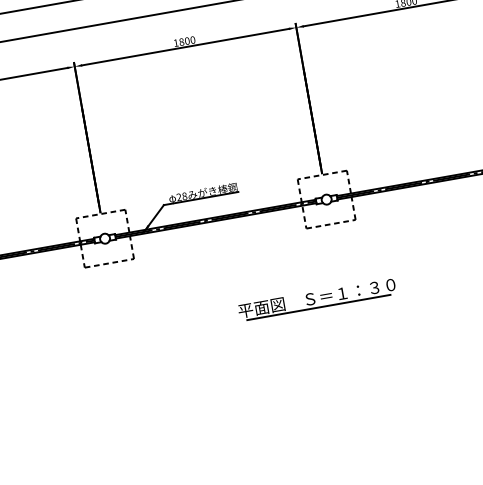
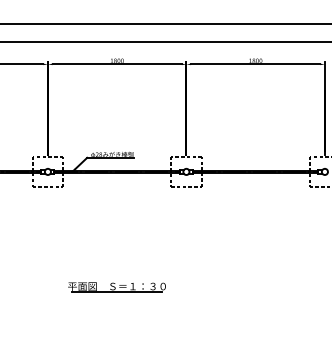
part: (316, 299) -> (116, 287), moved

